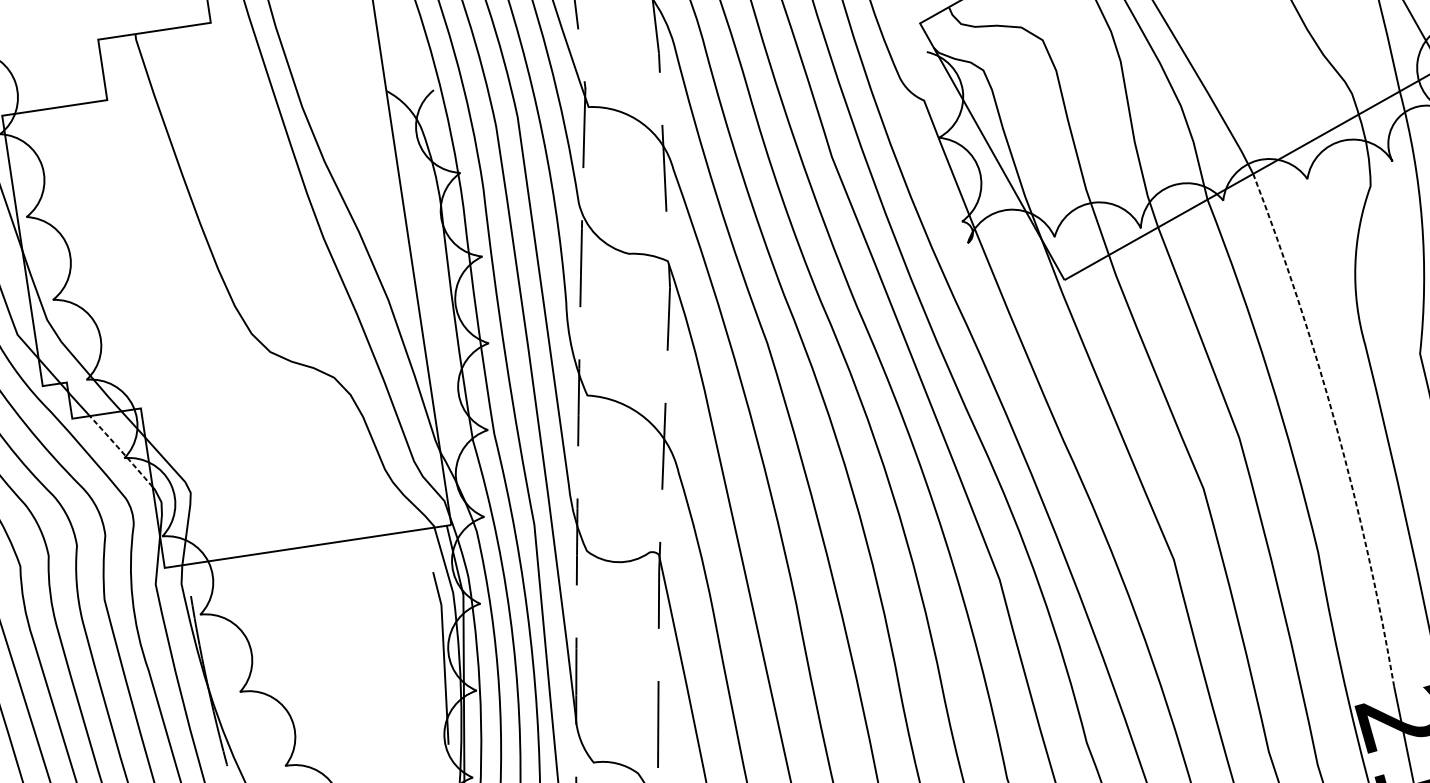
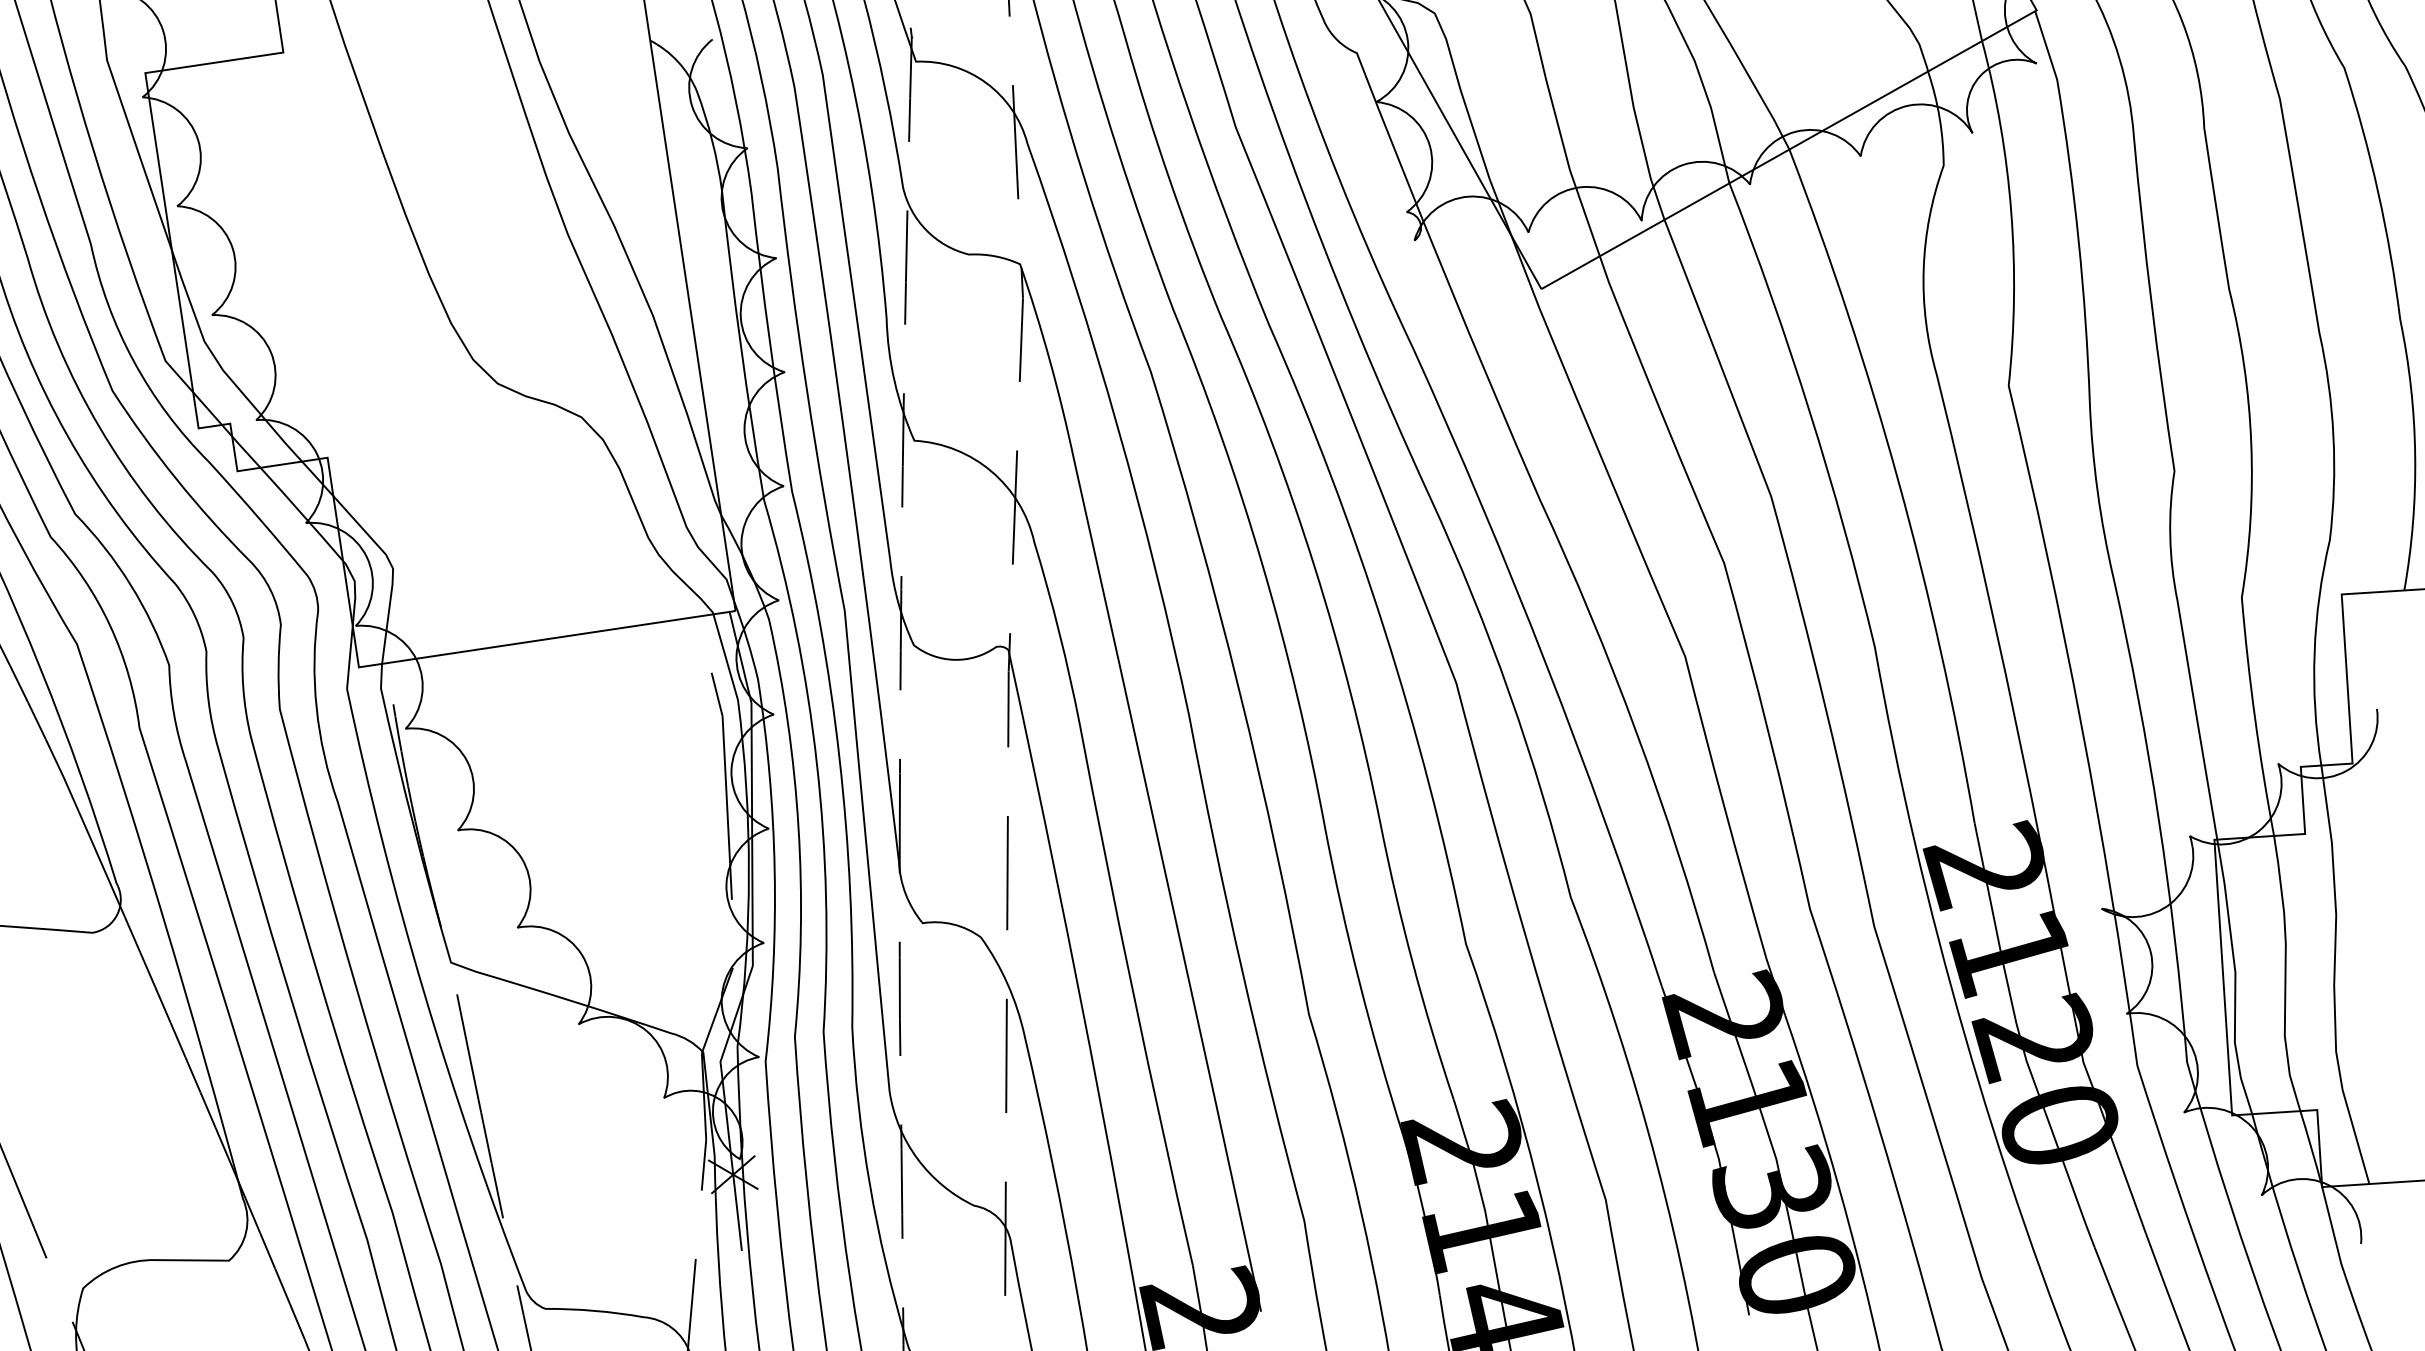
line: (1336, 426) -> (1898, 481), dashed -> solid
line: (121, 451) -> (302, 514), dashed -> solid

